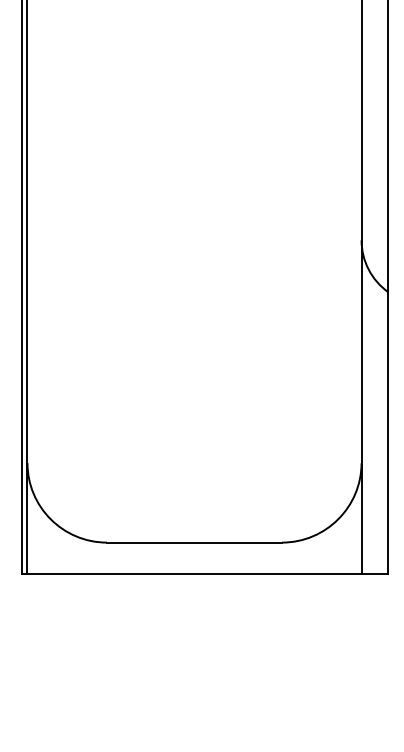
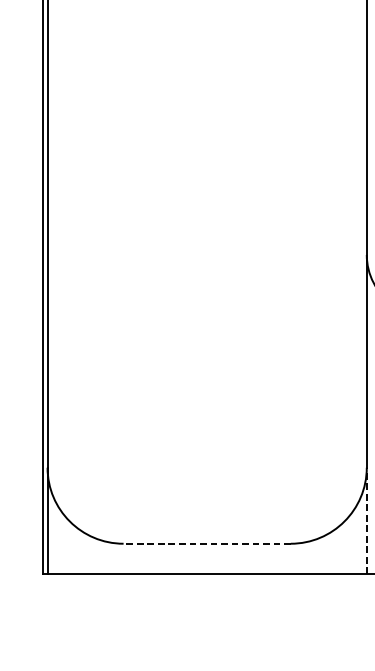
line: (361, 518) -> (366, 520), solid -> dashed
line: (194, 542) -> (207, 543), solid -> dashed

